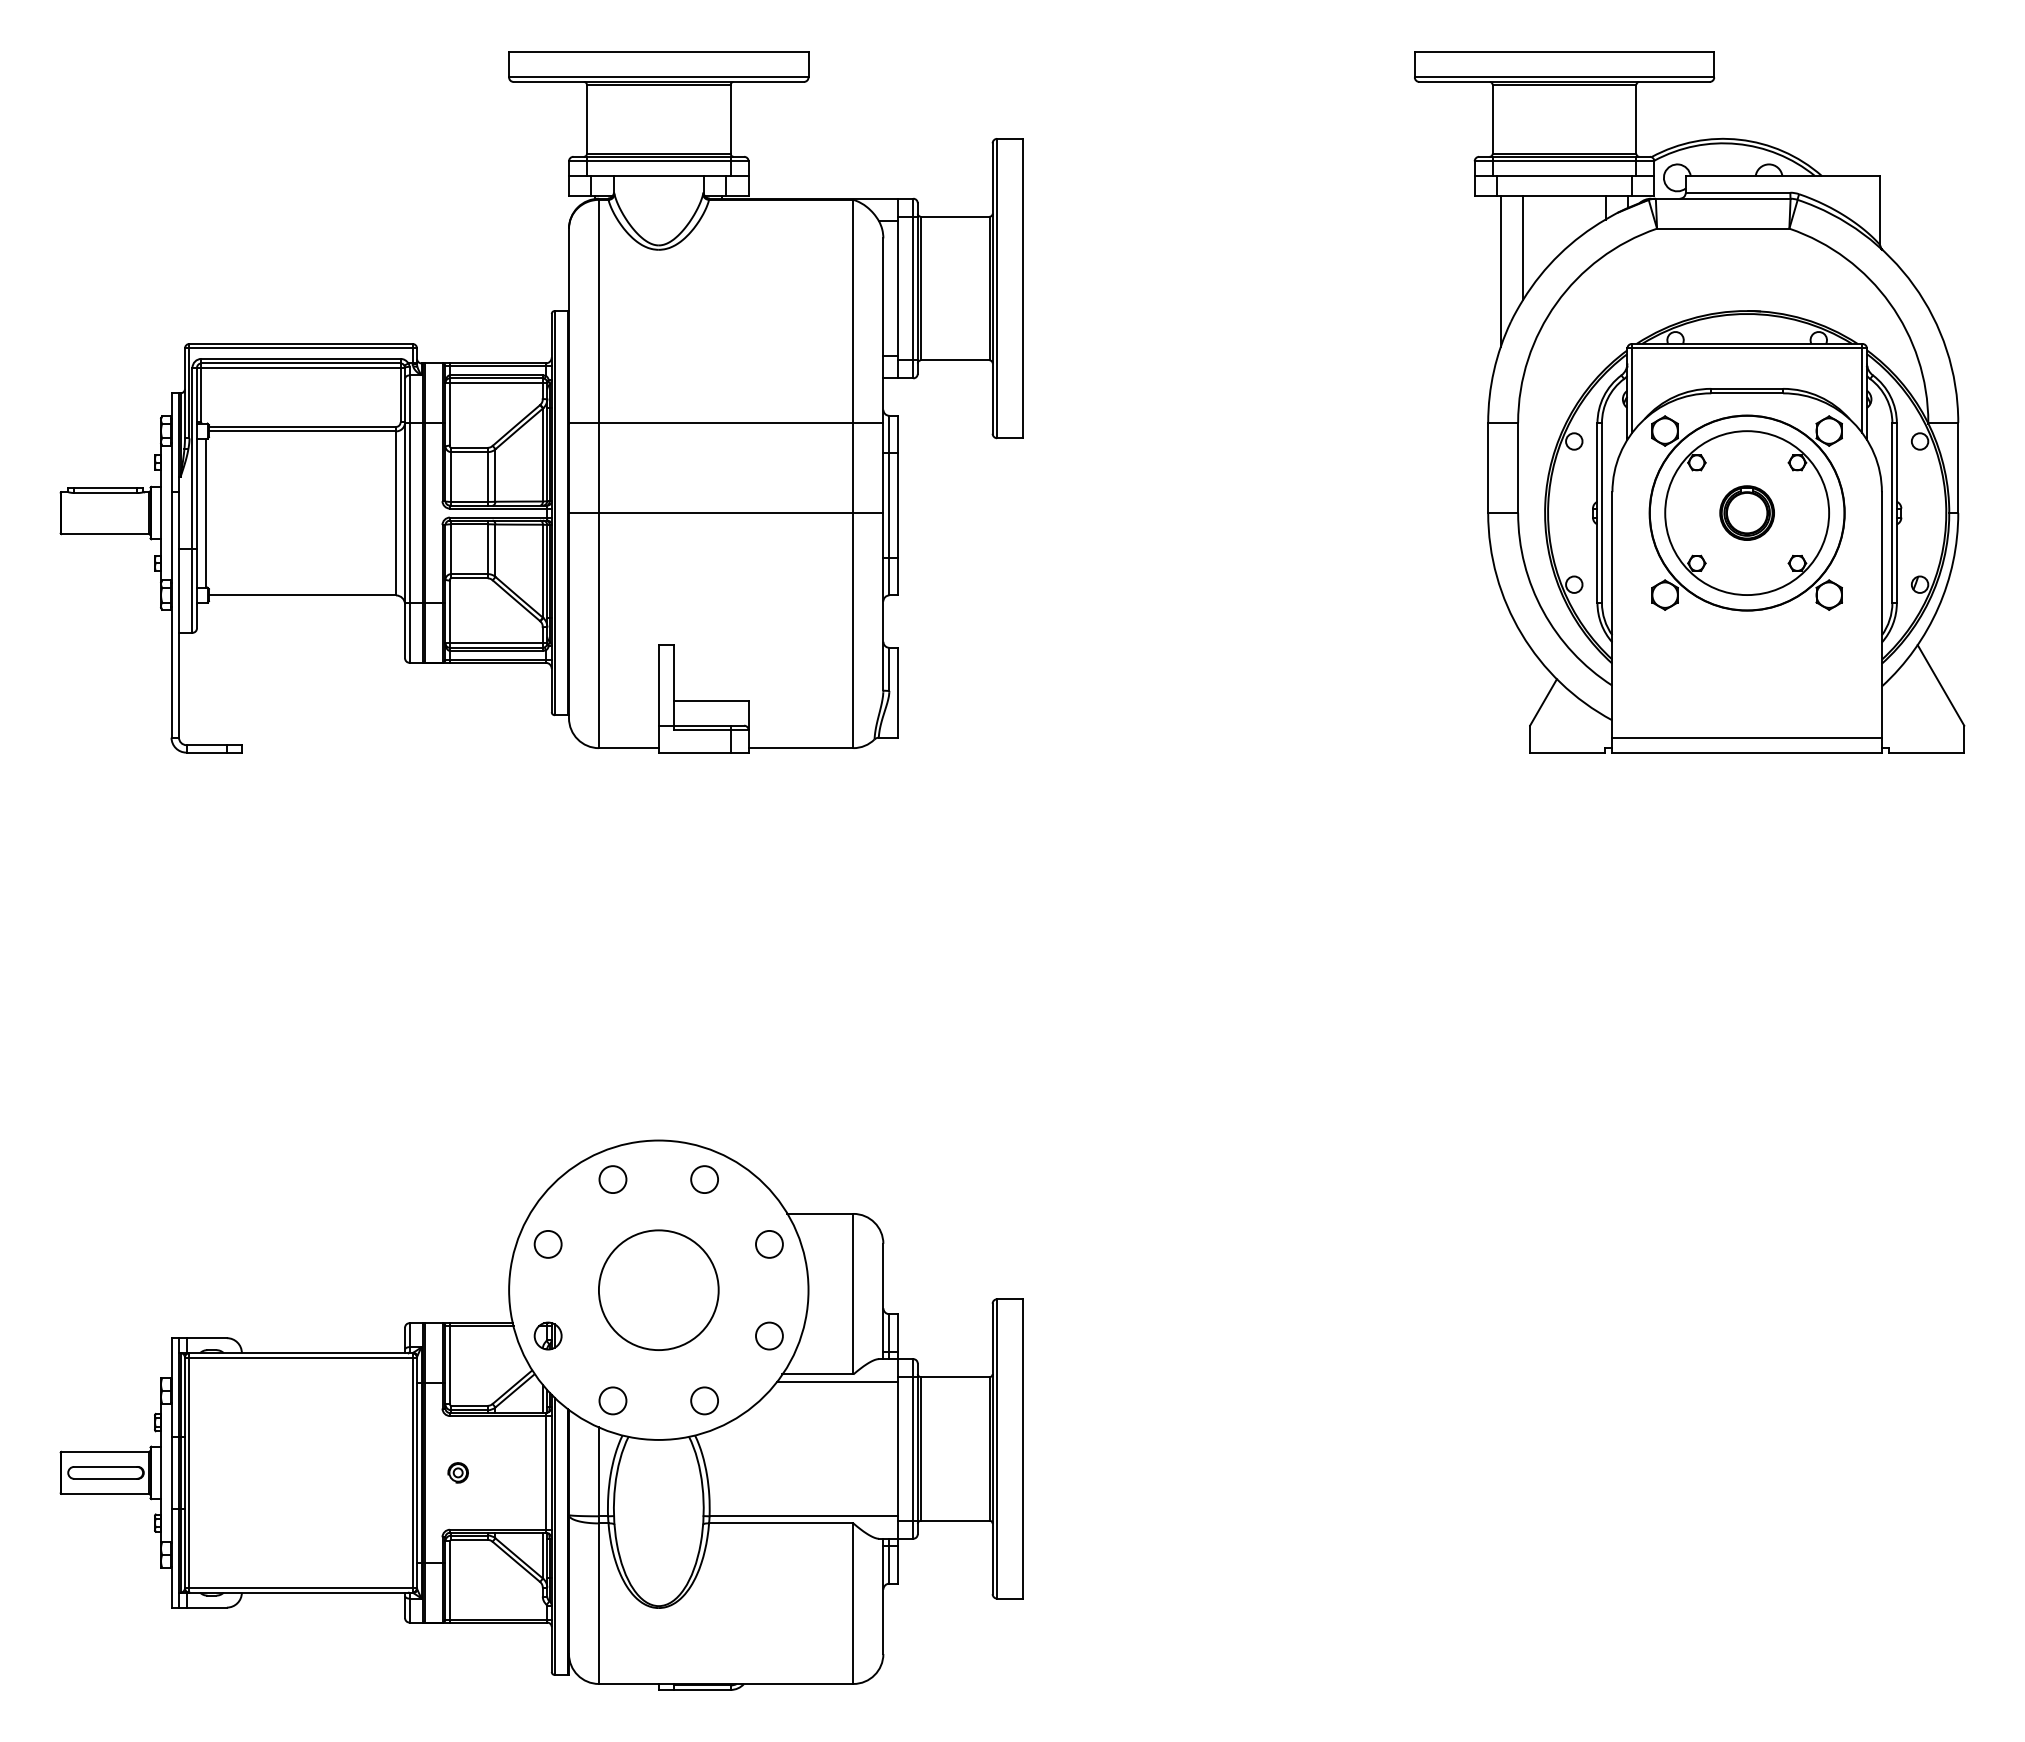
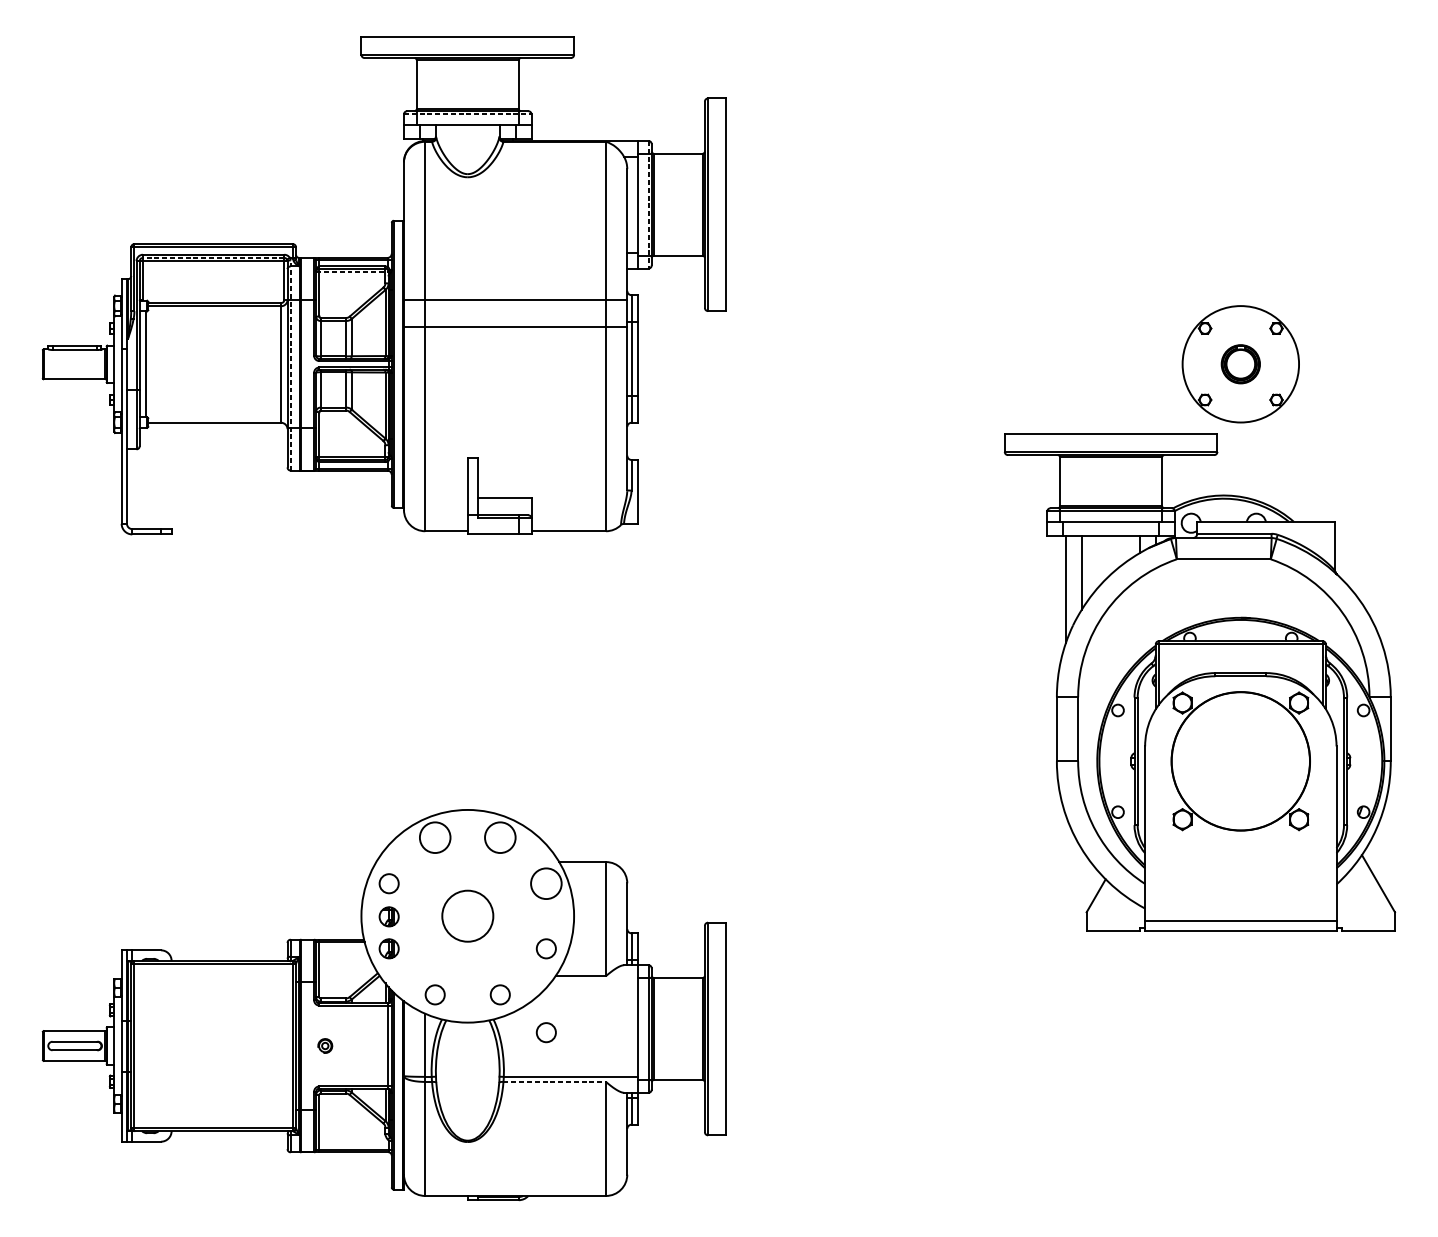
line: (658, 161) -> (467, 114), solid -> dashed
line: (913, 288) -> (648, 204), solid -> dashed
line: (301, 363) -> (213, 258), solid -> dashed
line: (496, 382) -> (352, 271), solid -> dashed
part: (1689, 402) -> (1199, 682), moved
line: (726, 513) -> (515, 326), moved
line: (409, 514) -> (290, 365), solid -> dashed
circle: (612, 1179) -> (434, 837), size x1.6
circle: (704, 1179) -> (500, 837), size x1.6
circle: (768, 1243) -> (545, 883), size x1.6
circle: (658, 1289) -> (467, 915), size x0.6
part: (547, 1290) -> (388, 916), added
line: (837, 1381) -> (594, 981), removed
circle: (769, 1453) -> (546, 1032), added
line: (781, 1523) -> (554, 1081), solid -> dashed

